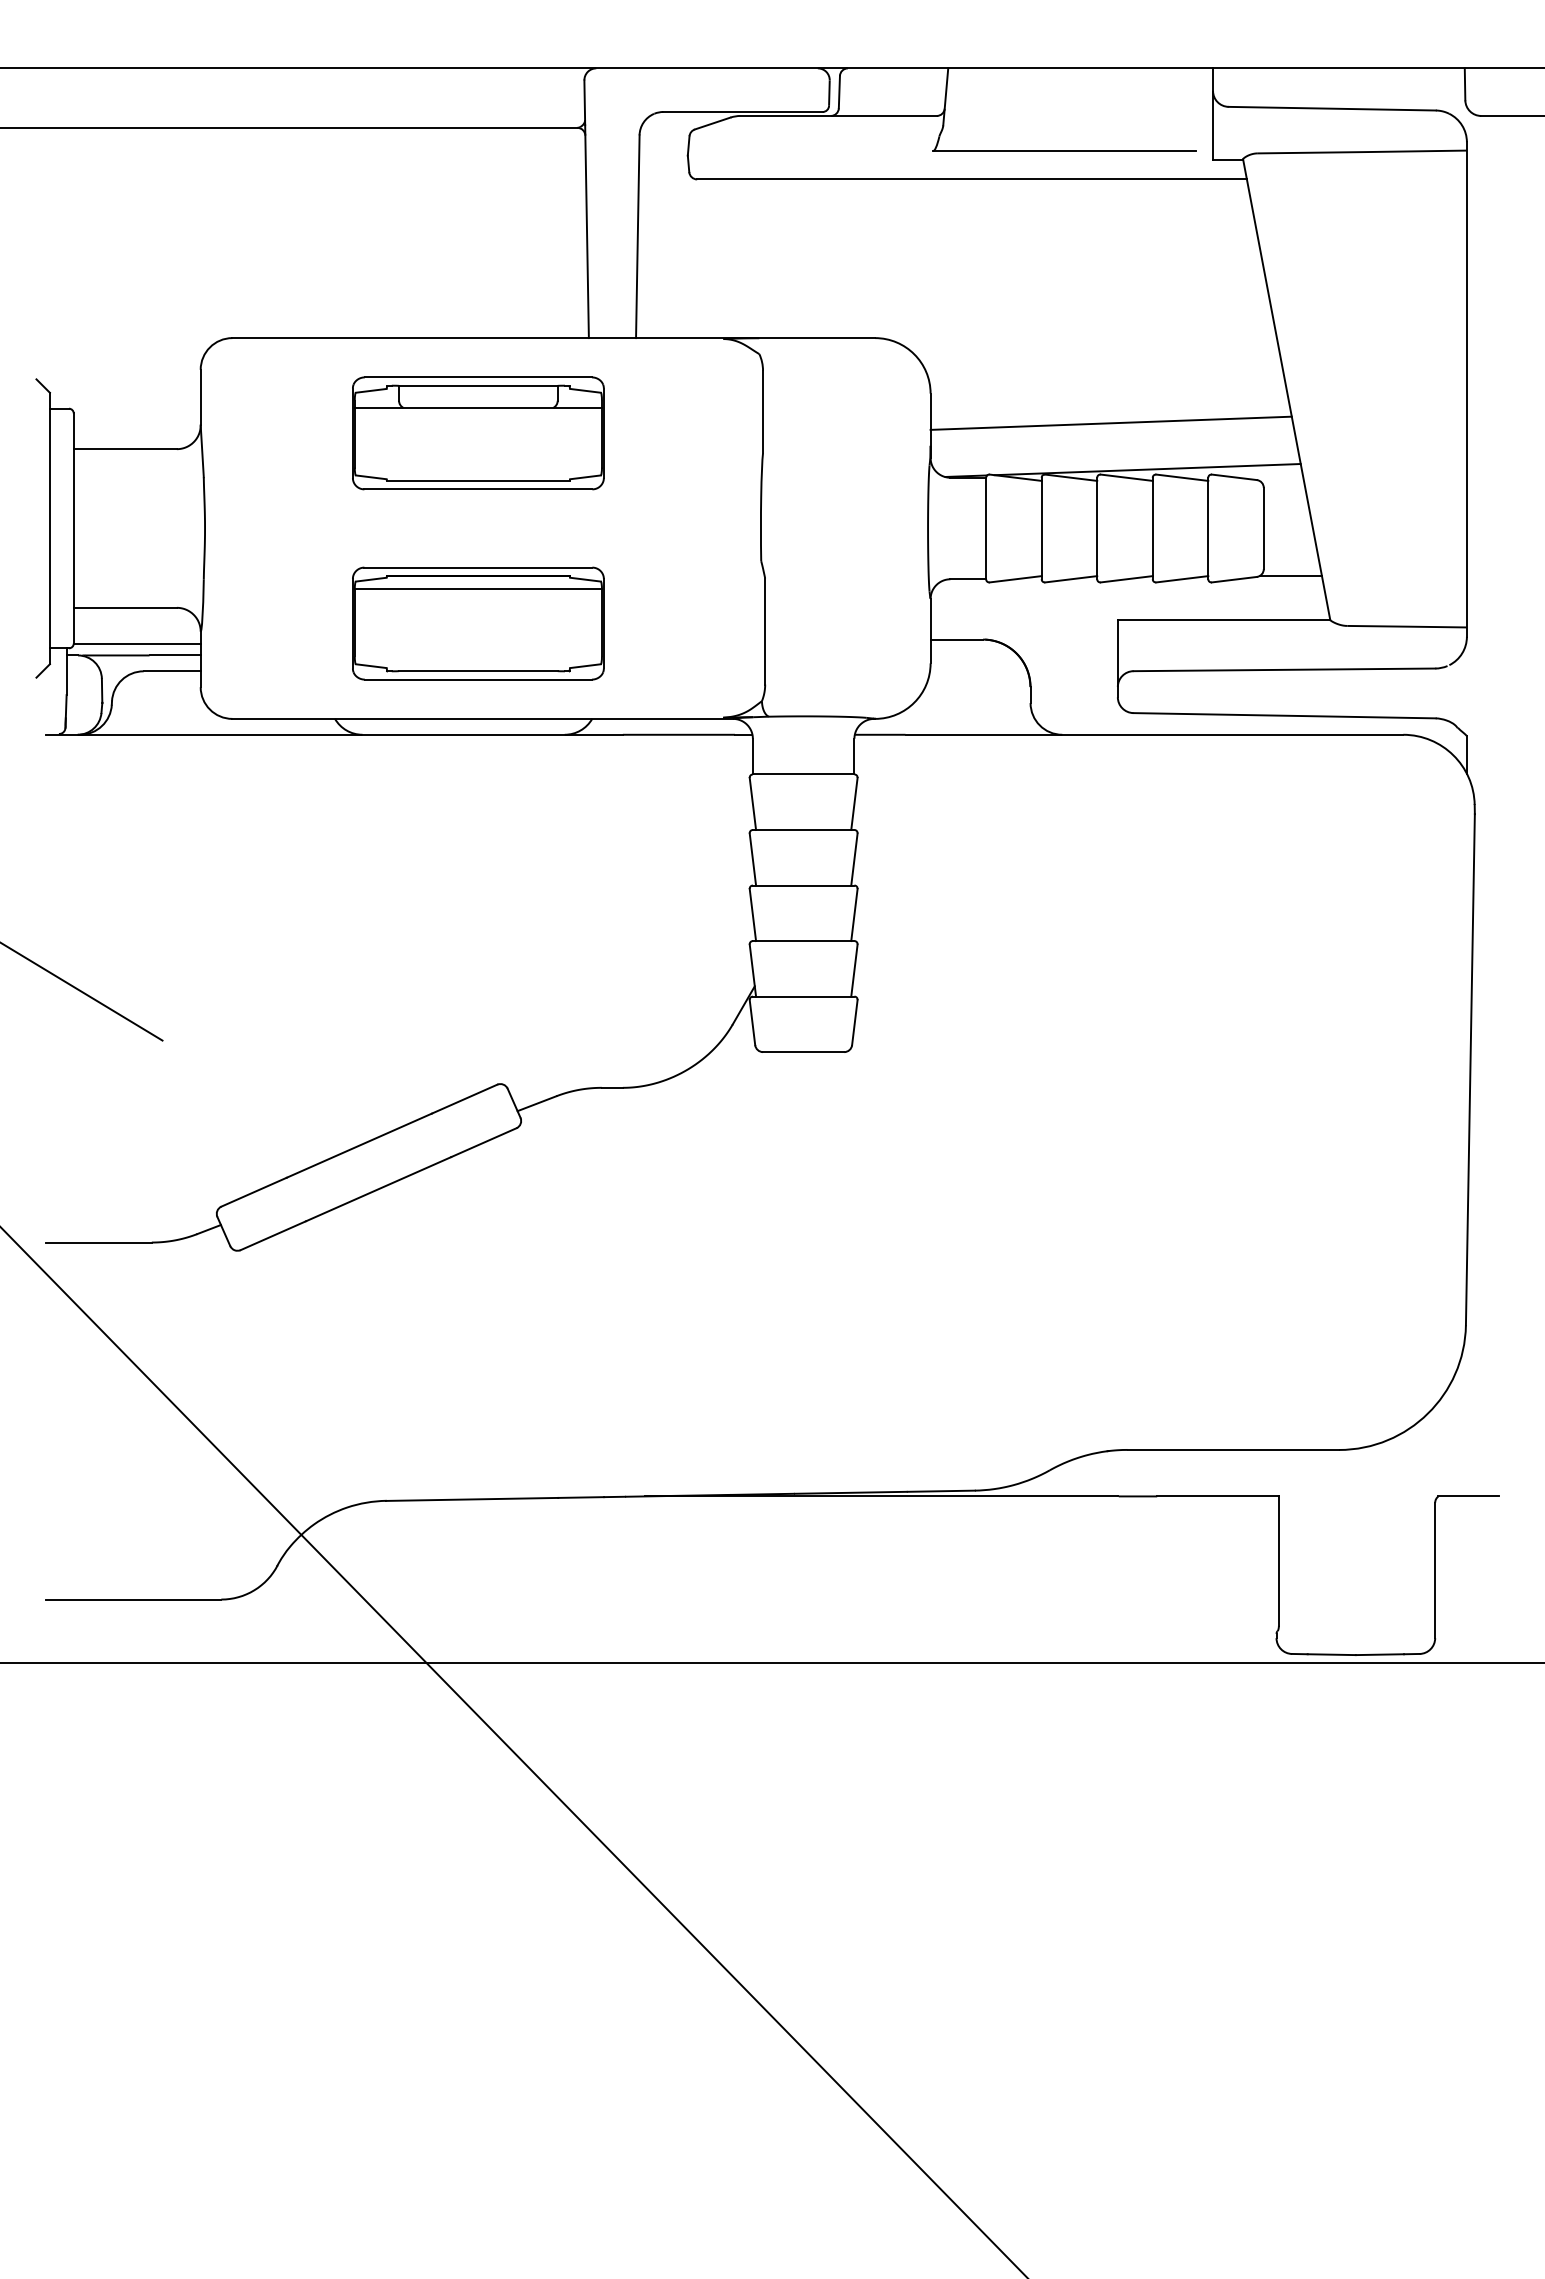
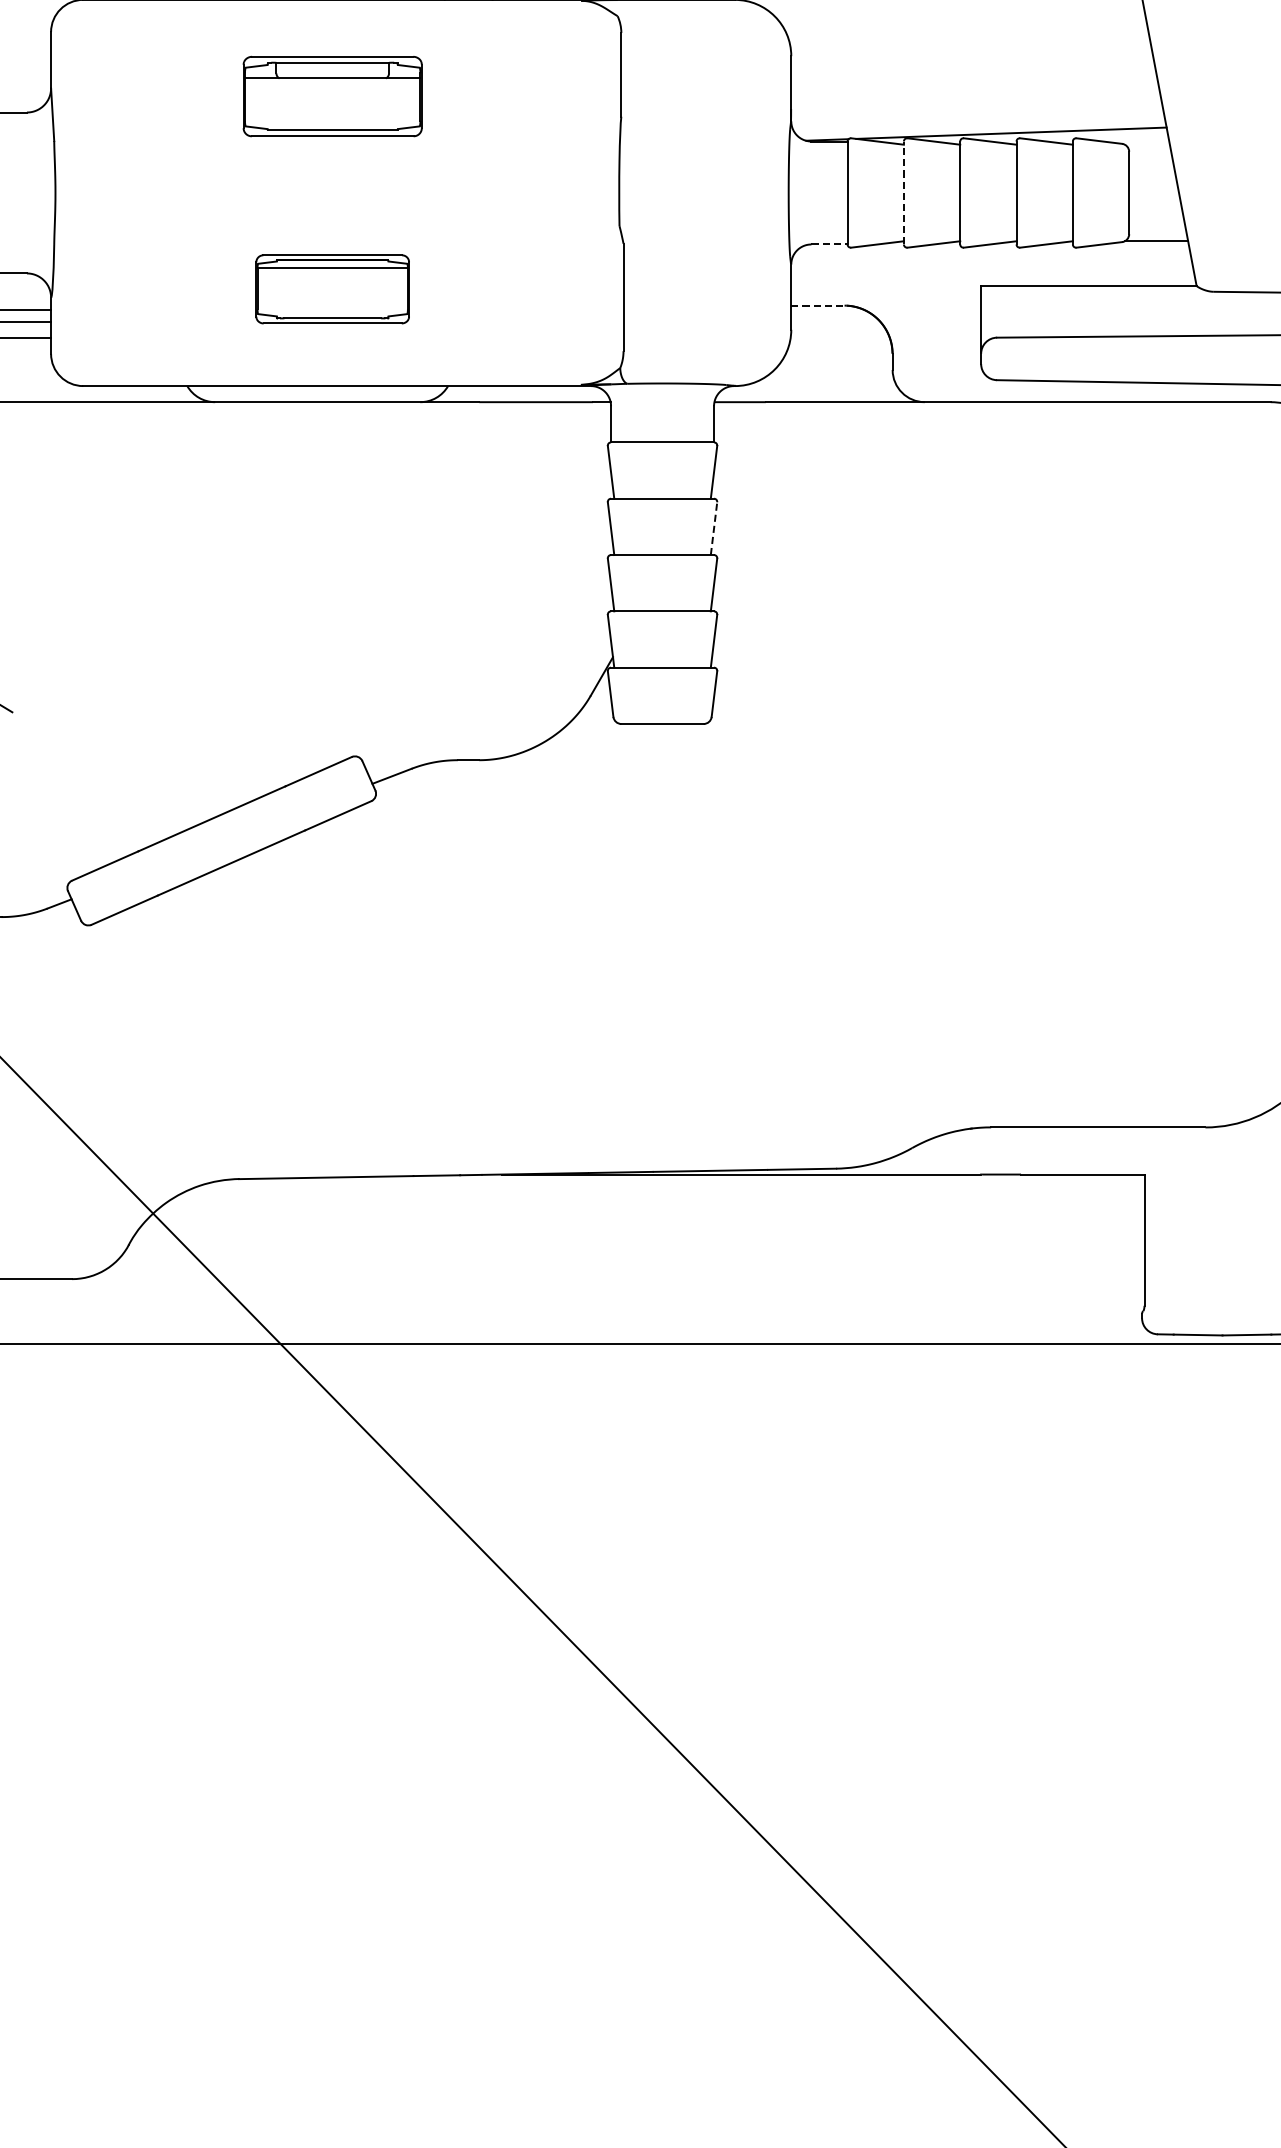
line: (1110, 422) -> (973, 85), removed
part: (478, 433) -> (332, 96), size x0.7
line: (1041, 528) -> (903, 192), solid -> dashed
line: (968, 579) -> (829, 244), solid -> dashed
part: (478, 623) -> (332, 289), size x0.6
line: (957, 639) -> (818, 305), solid -> dashed
line: (854, 859) -> (714, 528), solid -> dashed

